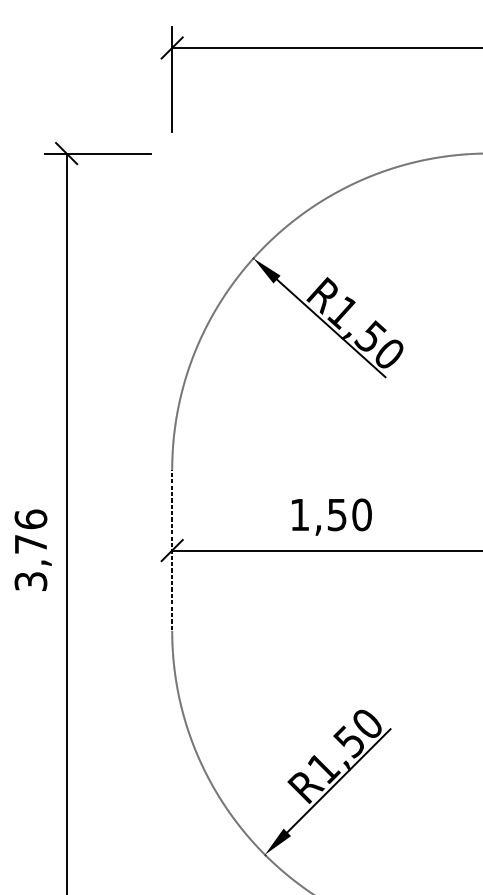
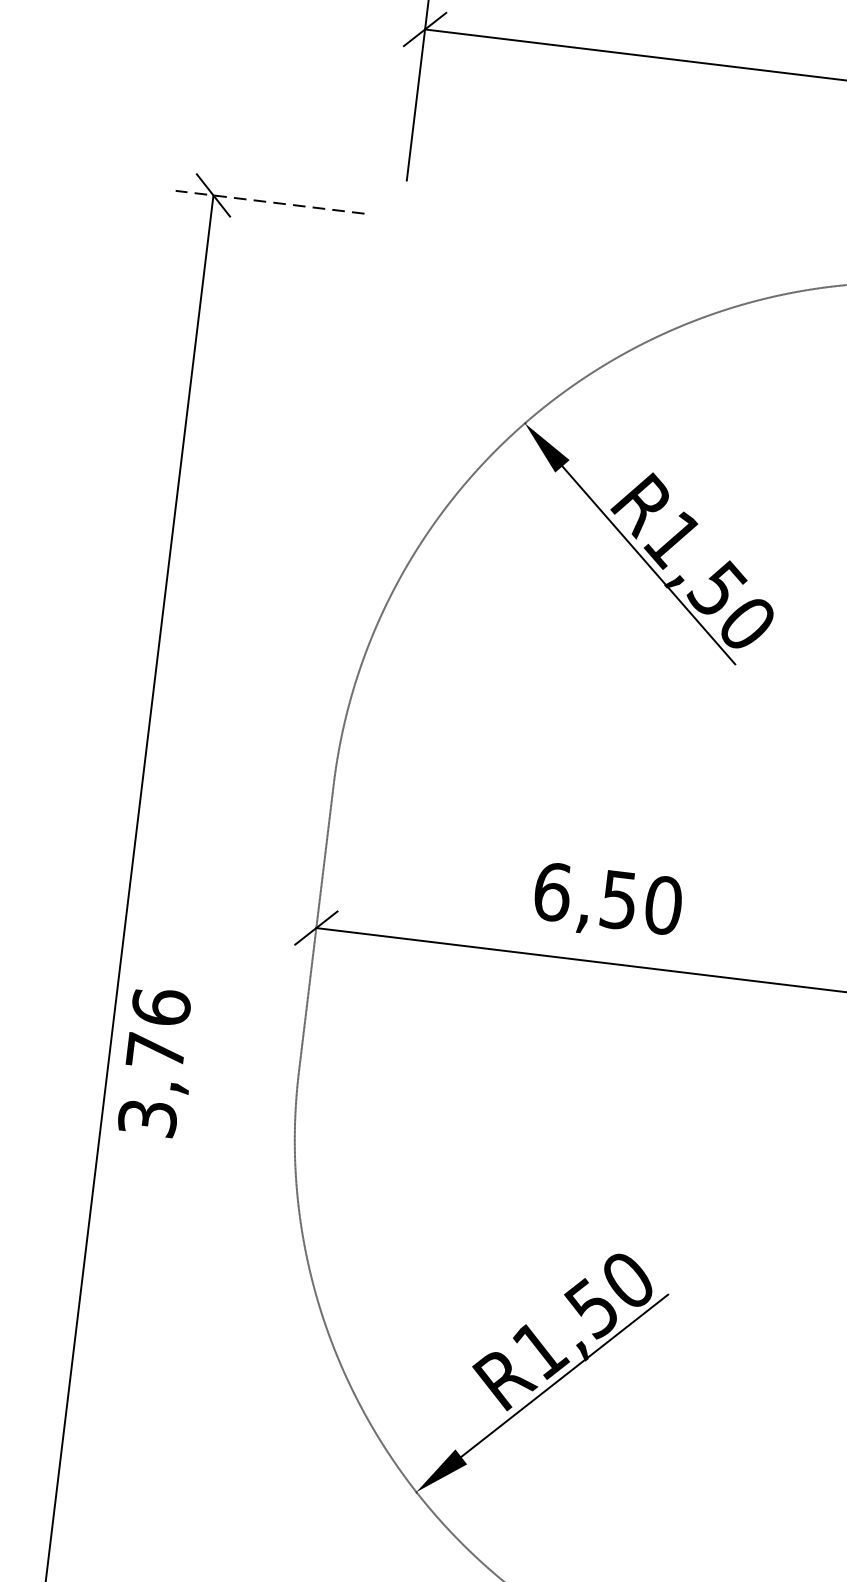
line: (98, 153) -> (270, 202), solid -> dashed
text: (299, 514) -> (551, 891), 1,50 -> 6,50
text: (32, 549) -> (157, 1061), moved

